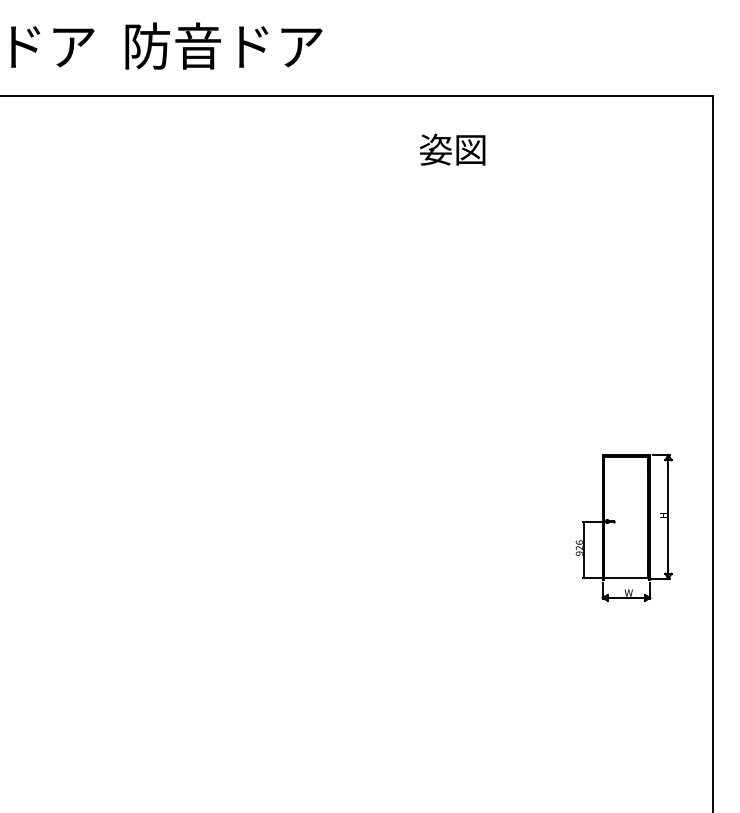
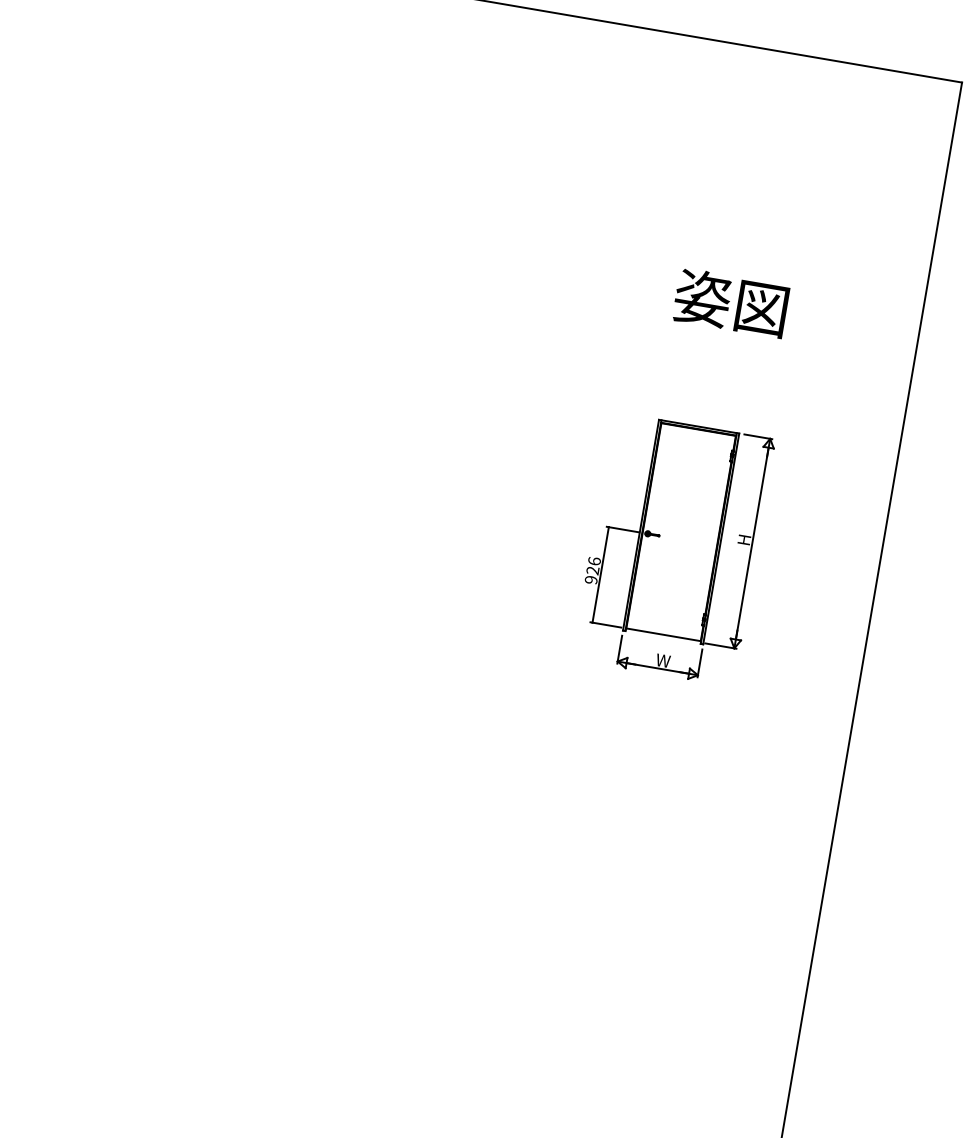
text: (452, 149) -> (730, 302), moved
part: (623, 527) -> (673, 548), moved

